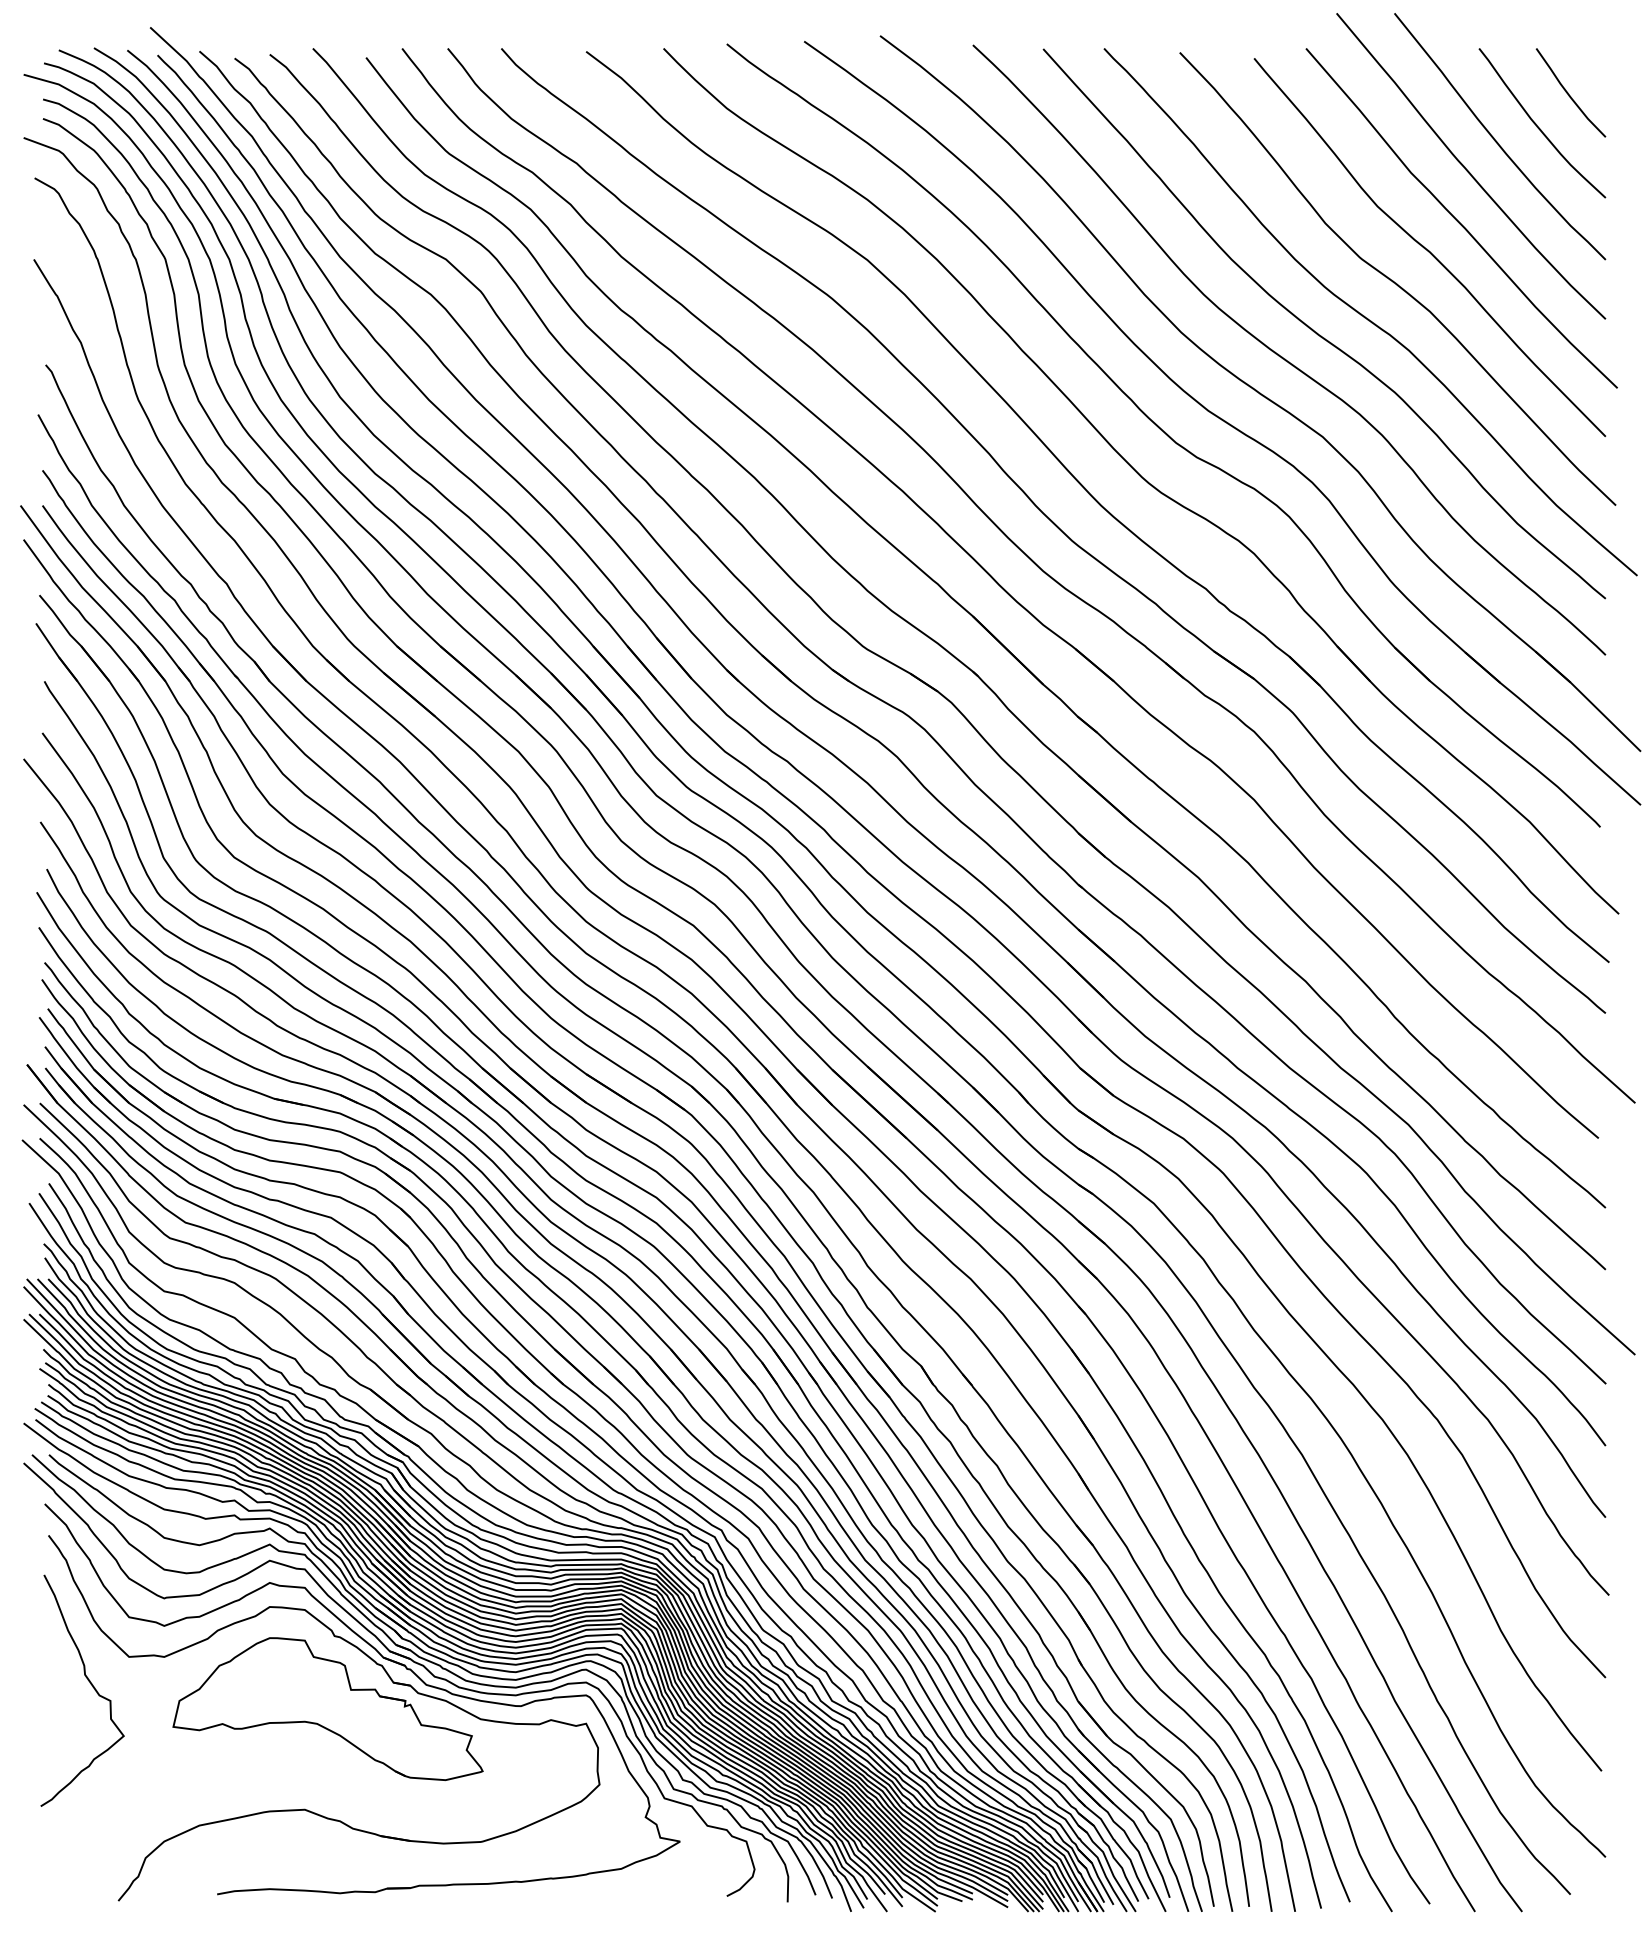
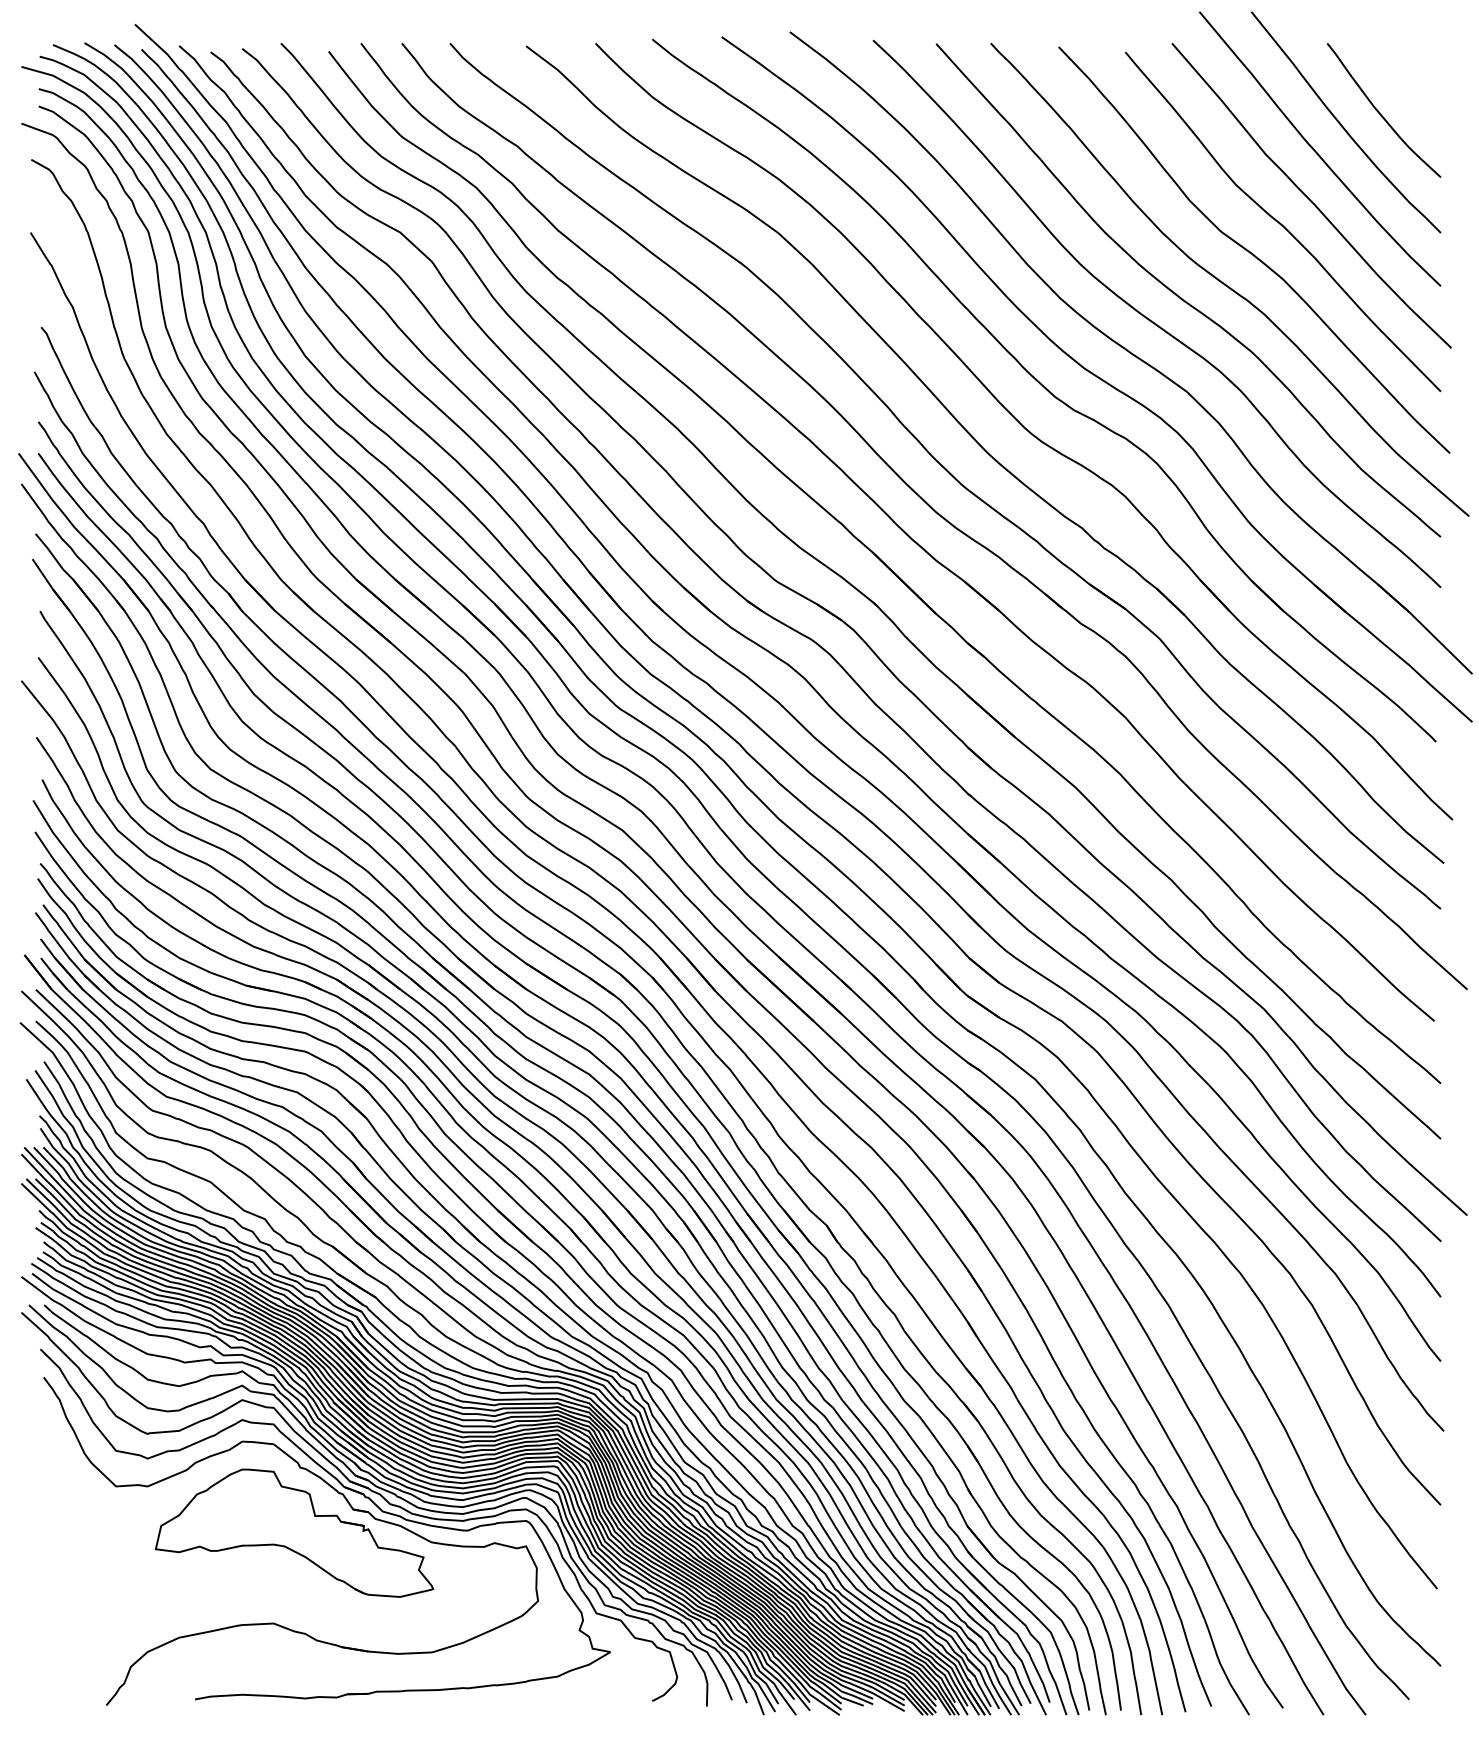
curve: (1568, 92) -> (1407, 82), removed
curve: (90, 1684) -> (81, 1511), removed

